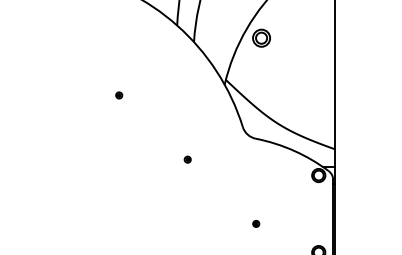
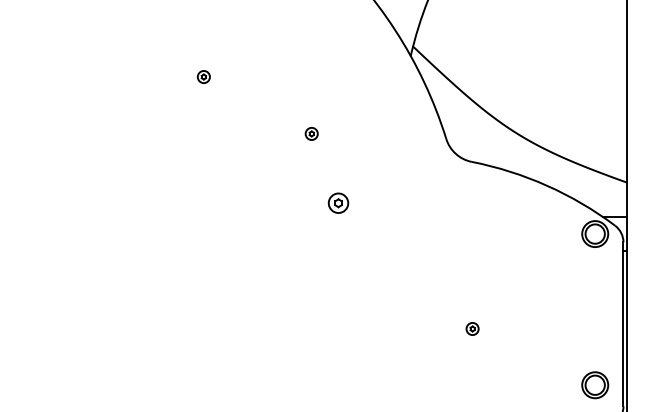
part: (174, 124) -> (312, 133), added
part: (187, 159) -> (337, 202), size x1.6

